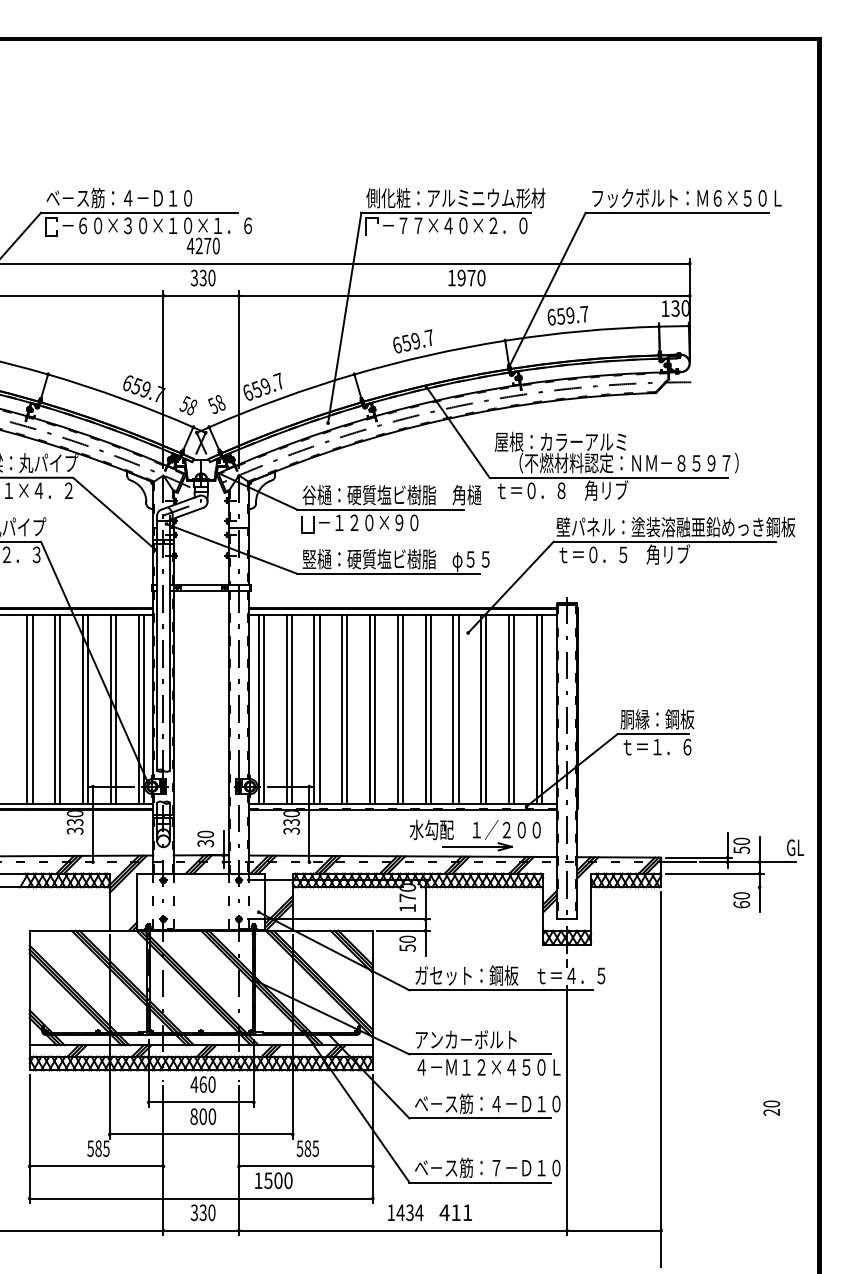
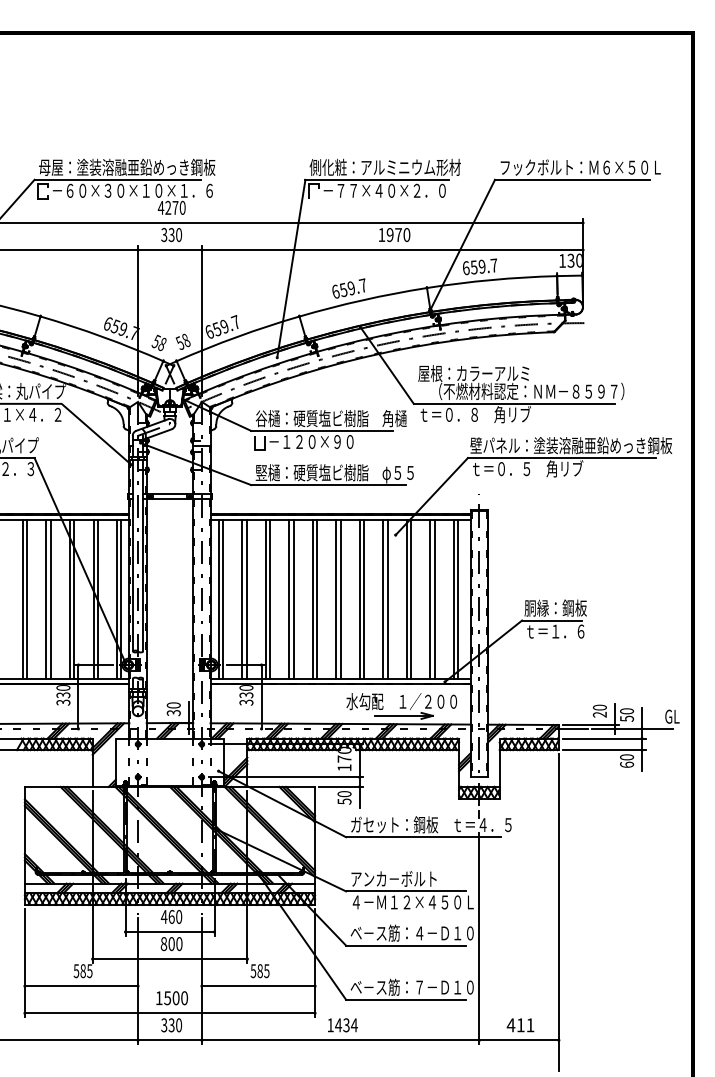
text: (150, 198) -> (127, 167), ベ－ス筋：４－Ｄ１０ -> 母屋：塗装溶融亜鉛めっき鋼板
line: (714, 887) -> (603, 750), added
text: (771, 1107) -> (599, 710), moved
text: (273, 1180) -> (171, 998), moved
text: (455, 1212) -> (520, 1025), moved

